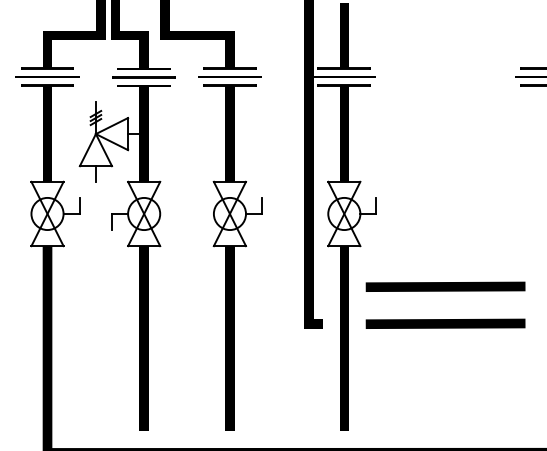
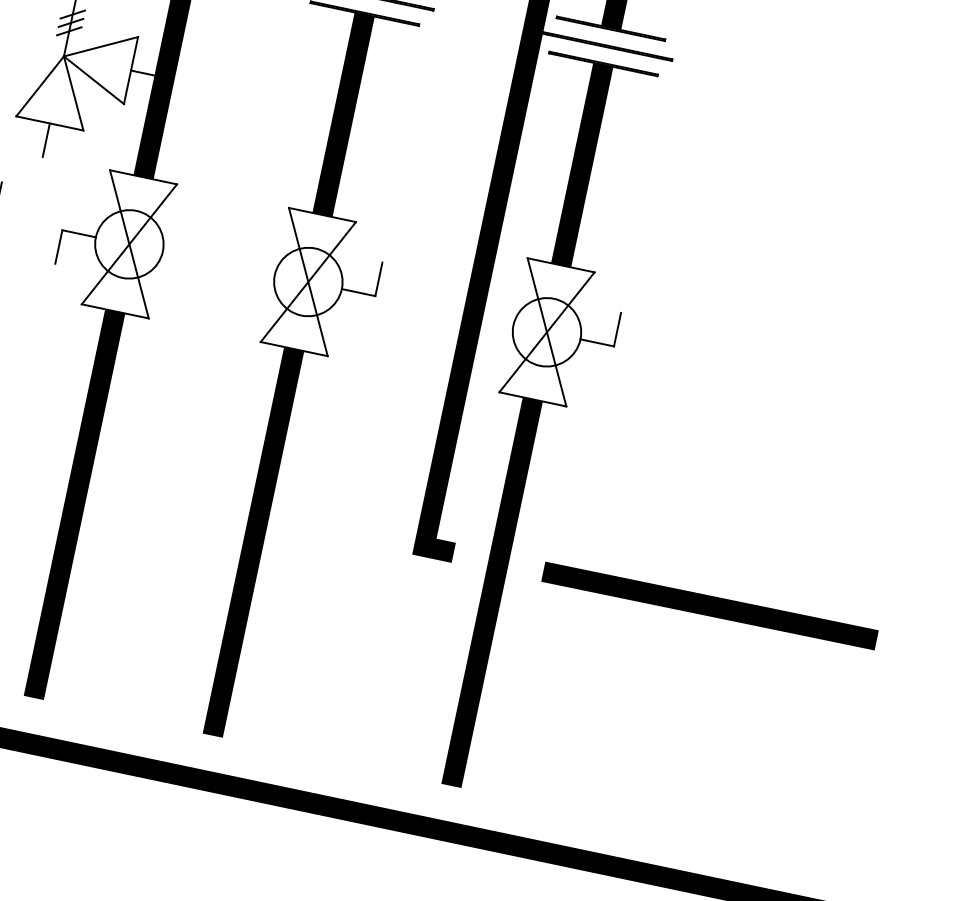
line: (445, 286) -> (726, 528), removed

